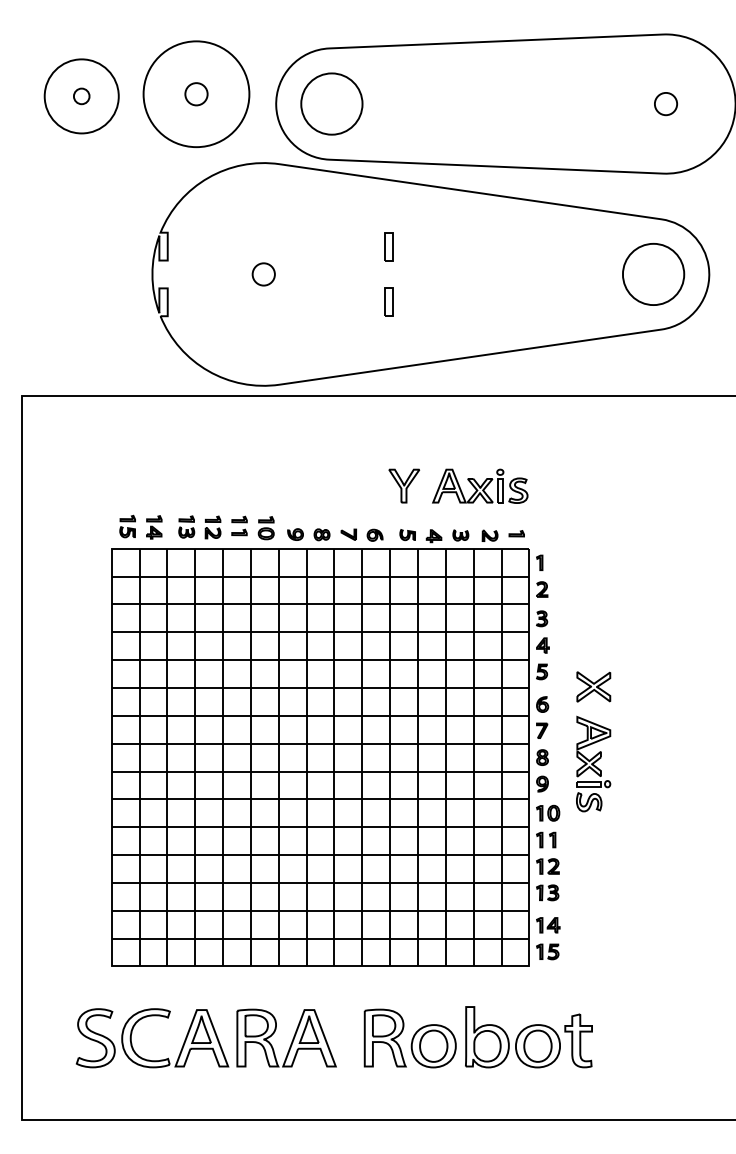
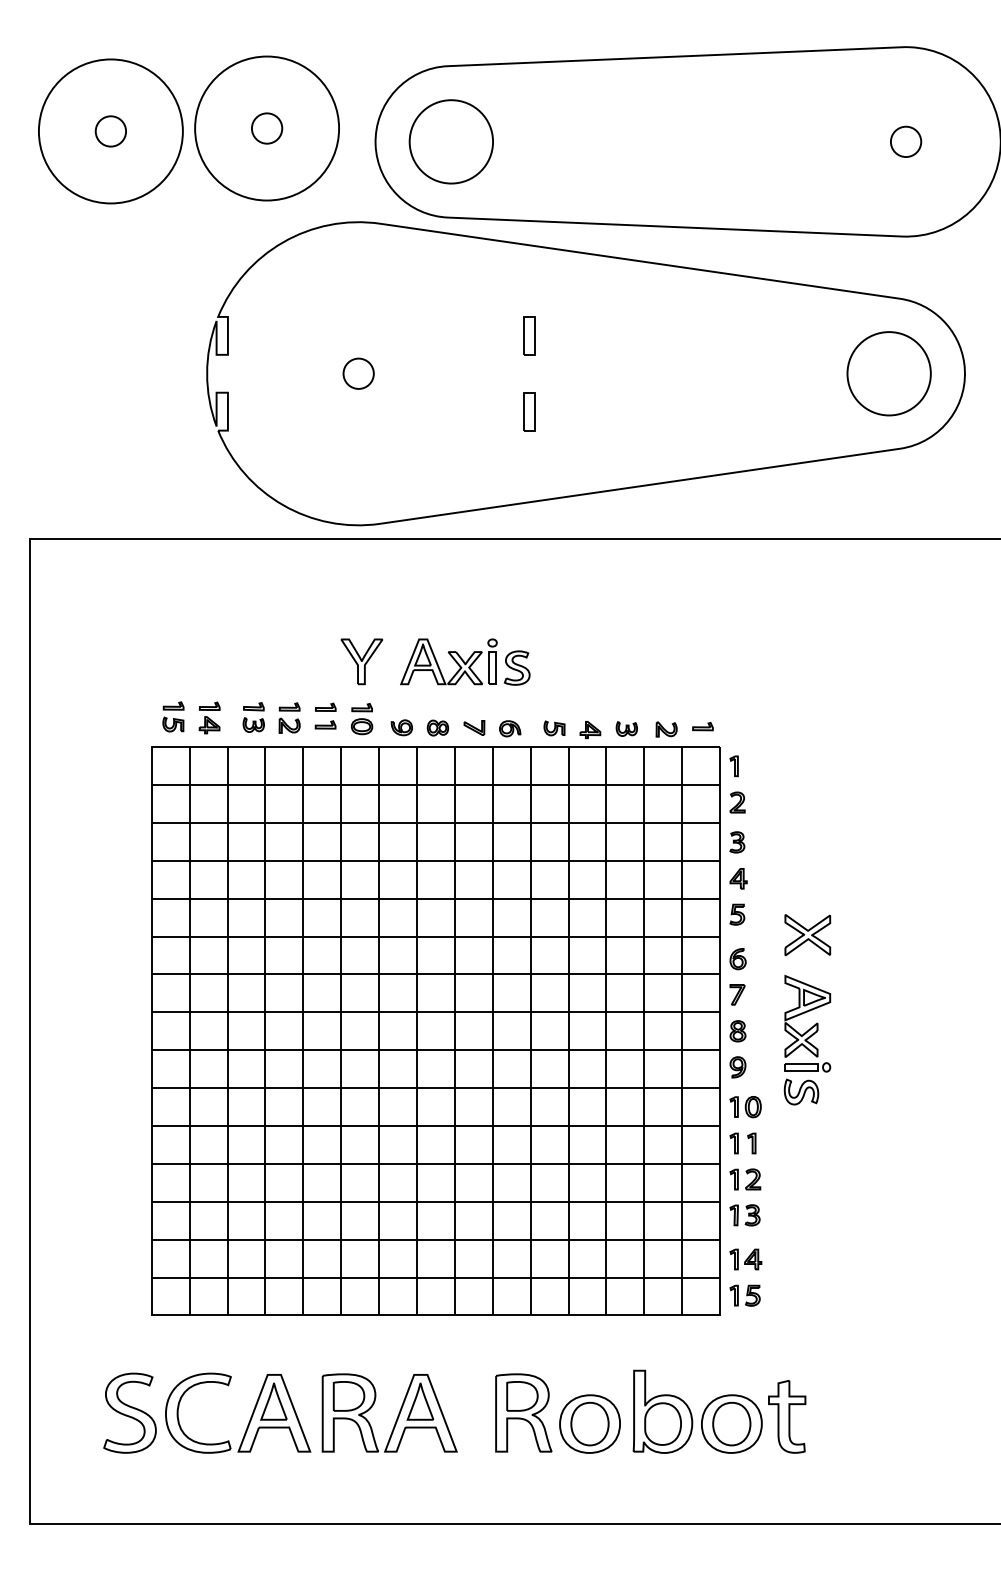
part: (81, 96) -> (110, 131), size x1.43
part: (458, 485) -> (435, 661), moved

